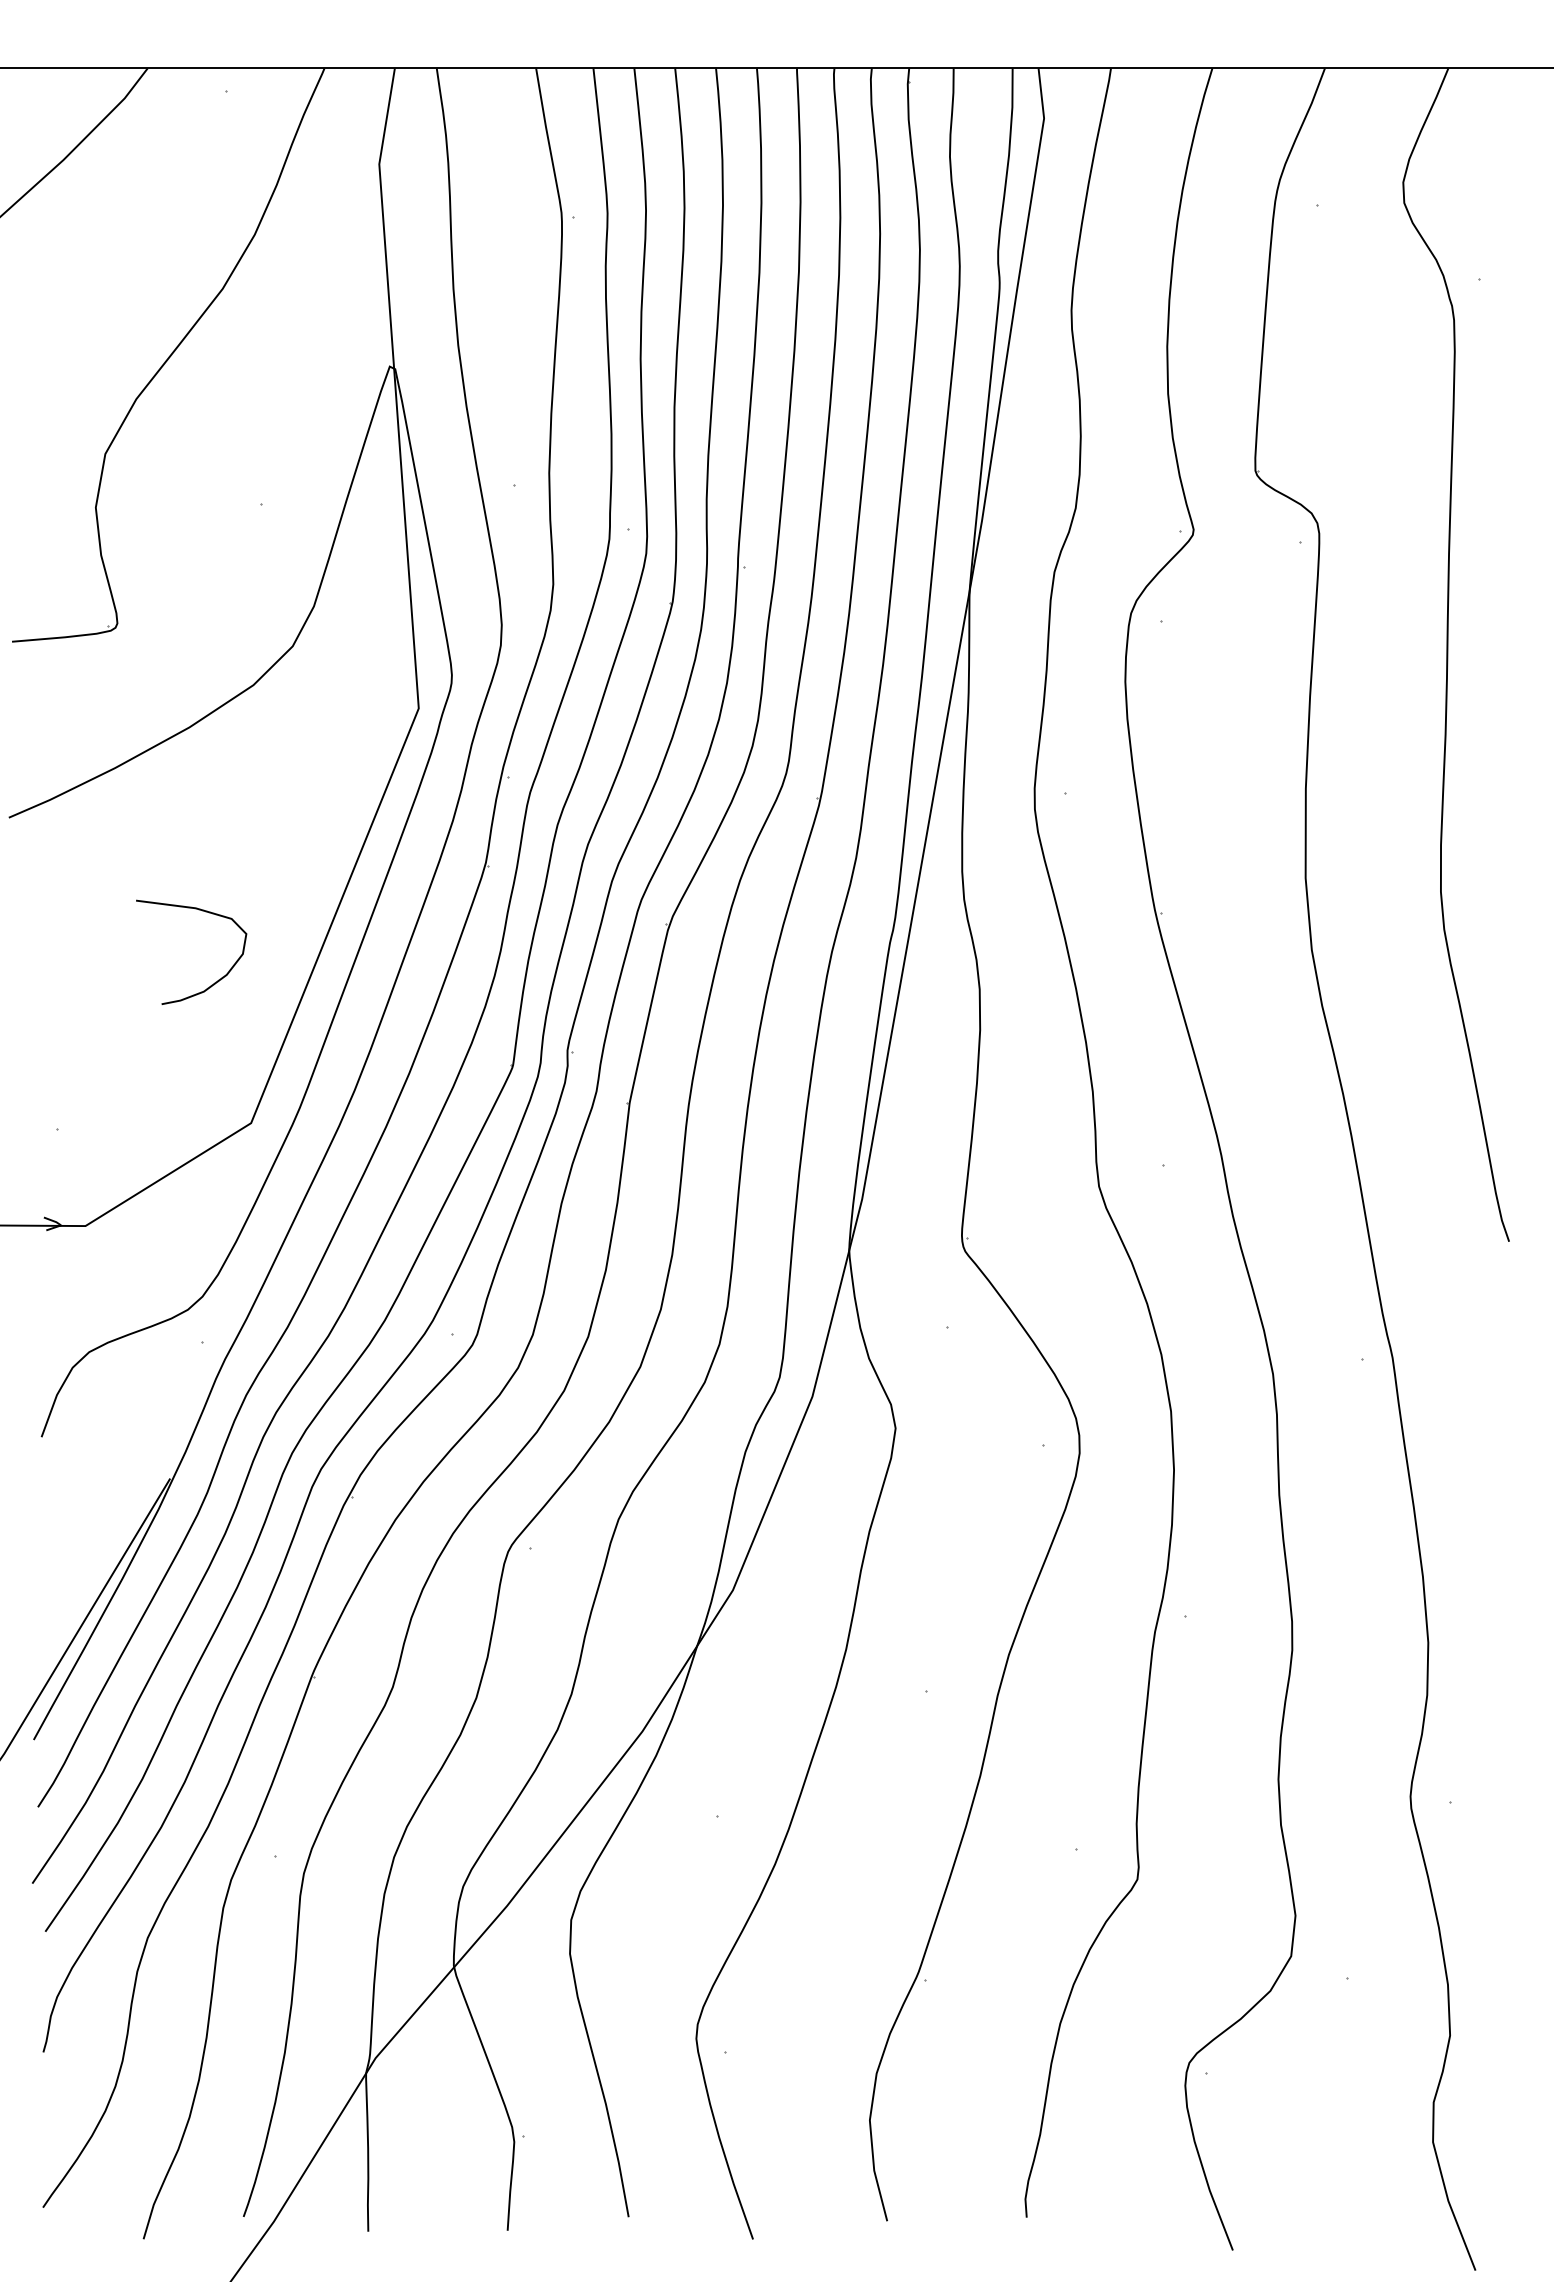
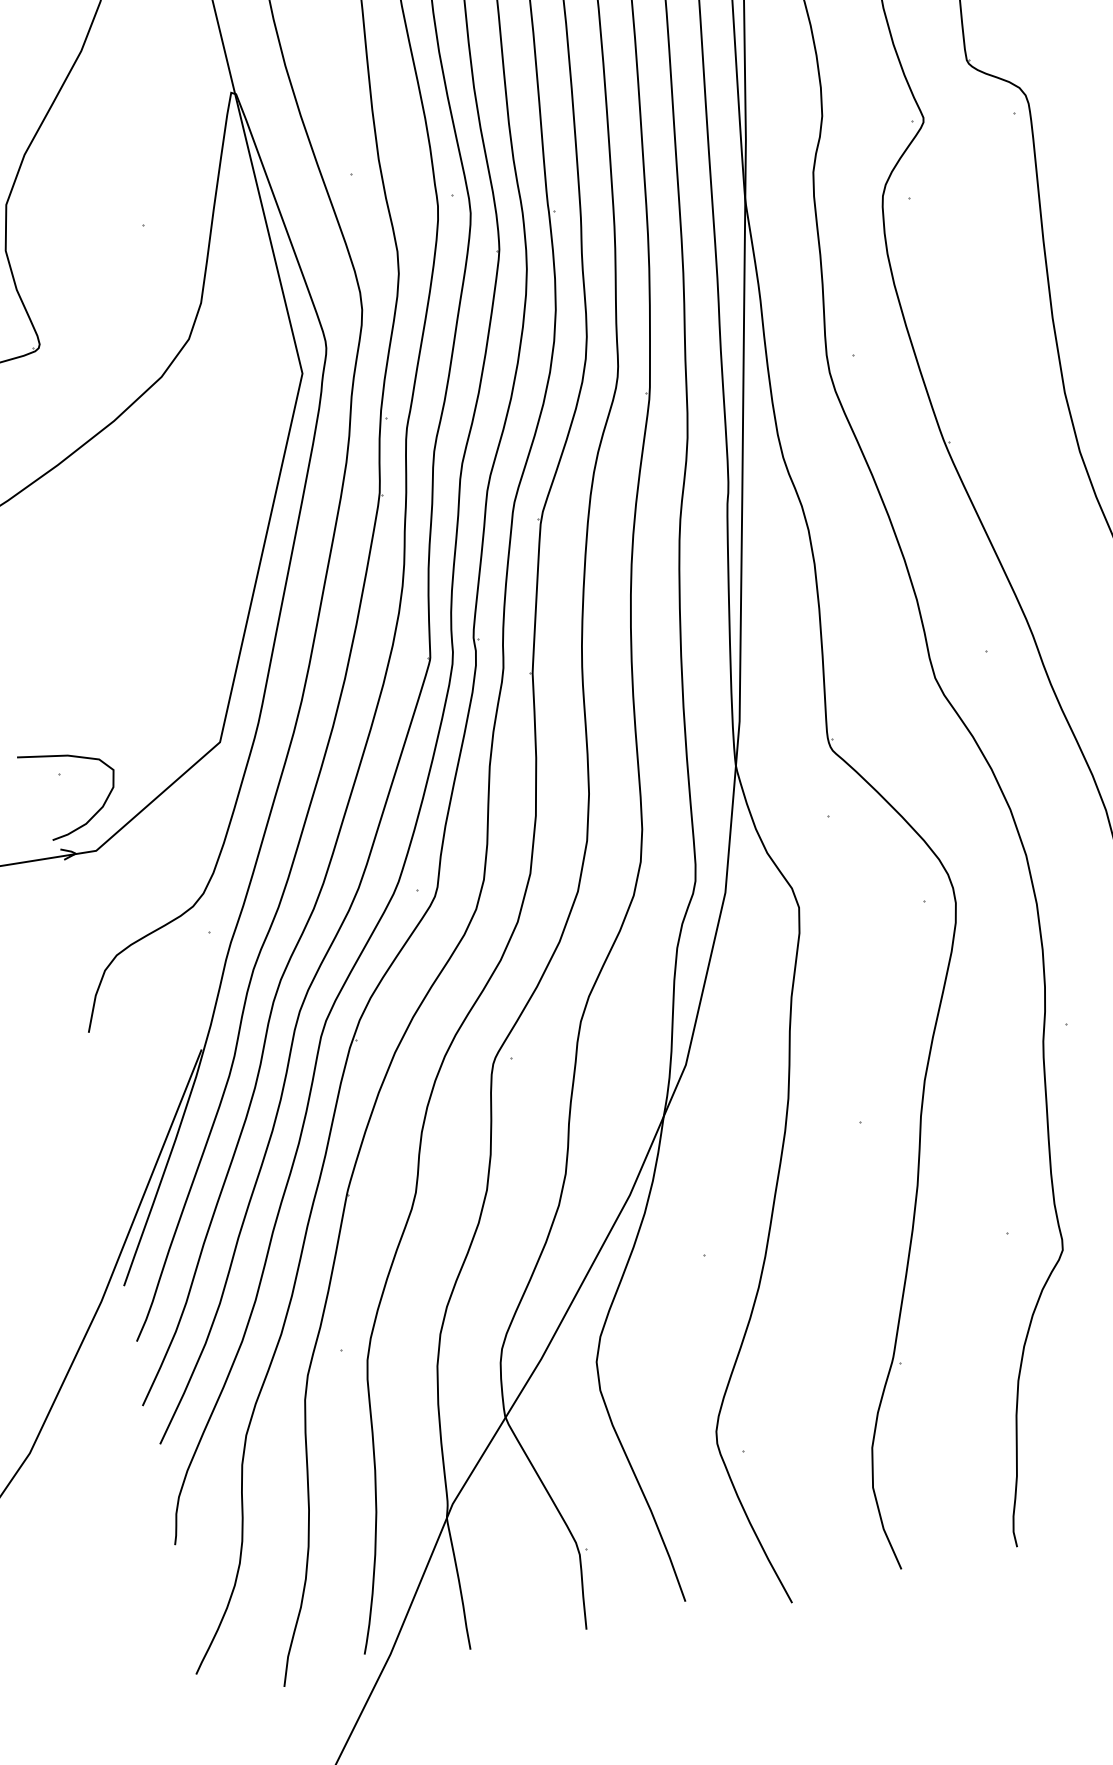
curve: (211, 984) -> (91, 816), moved

